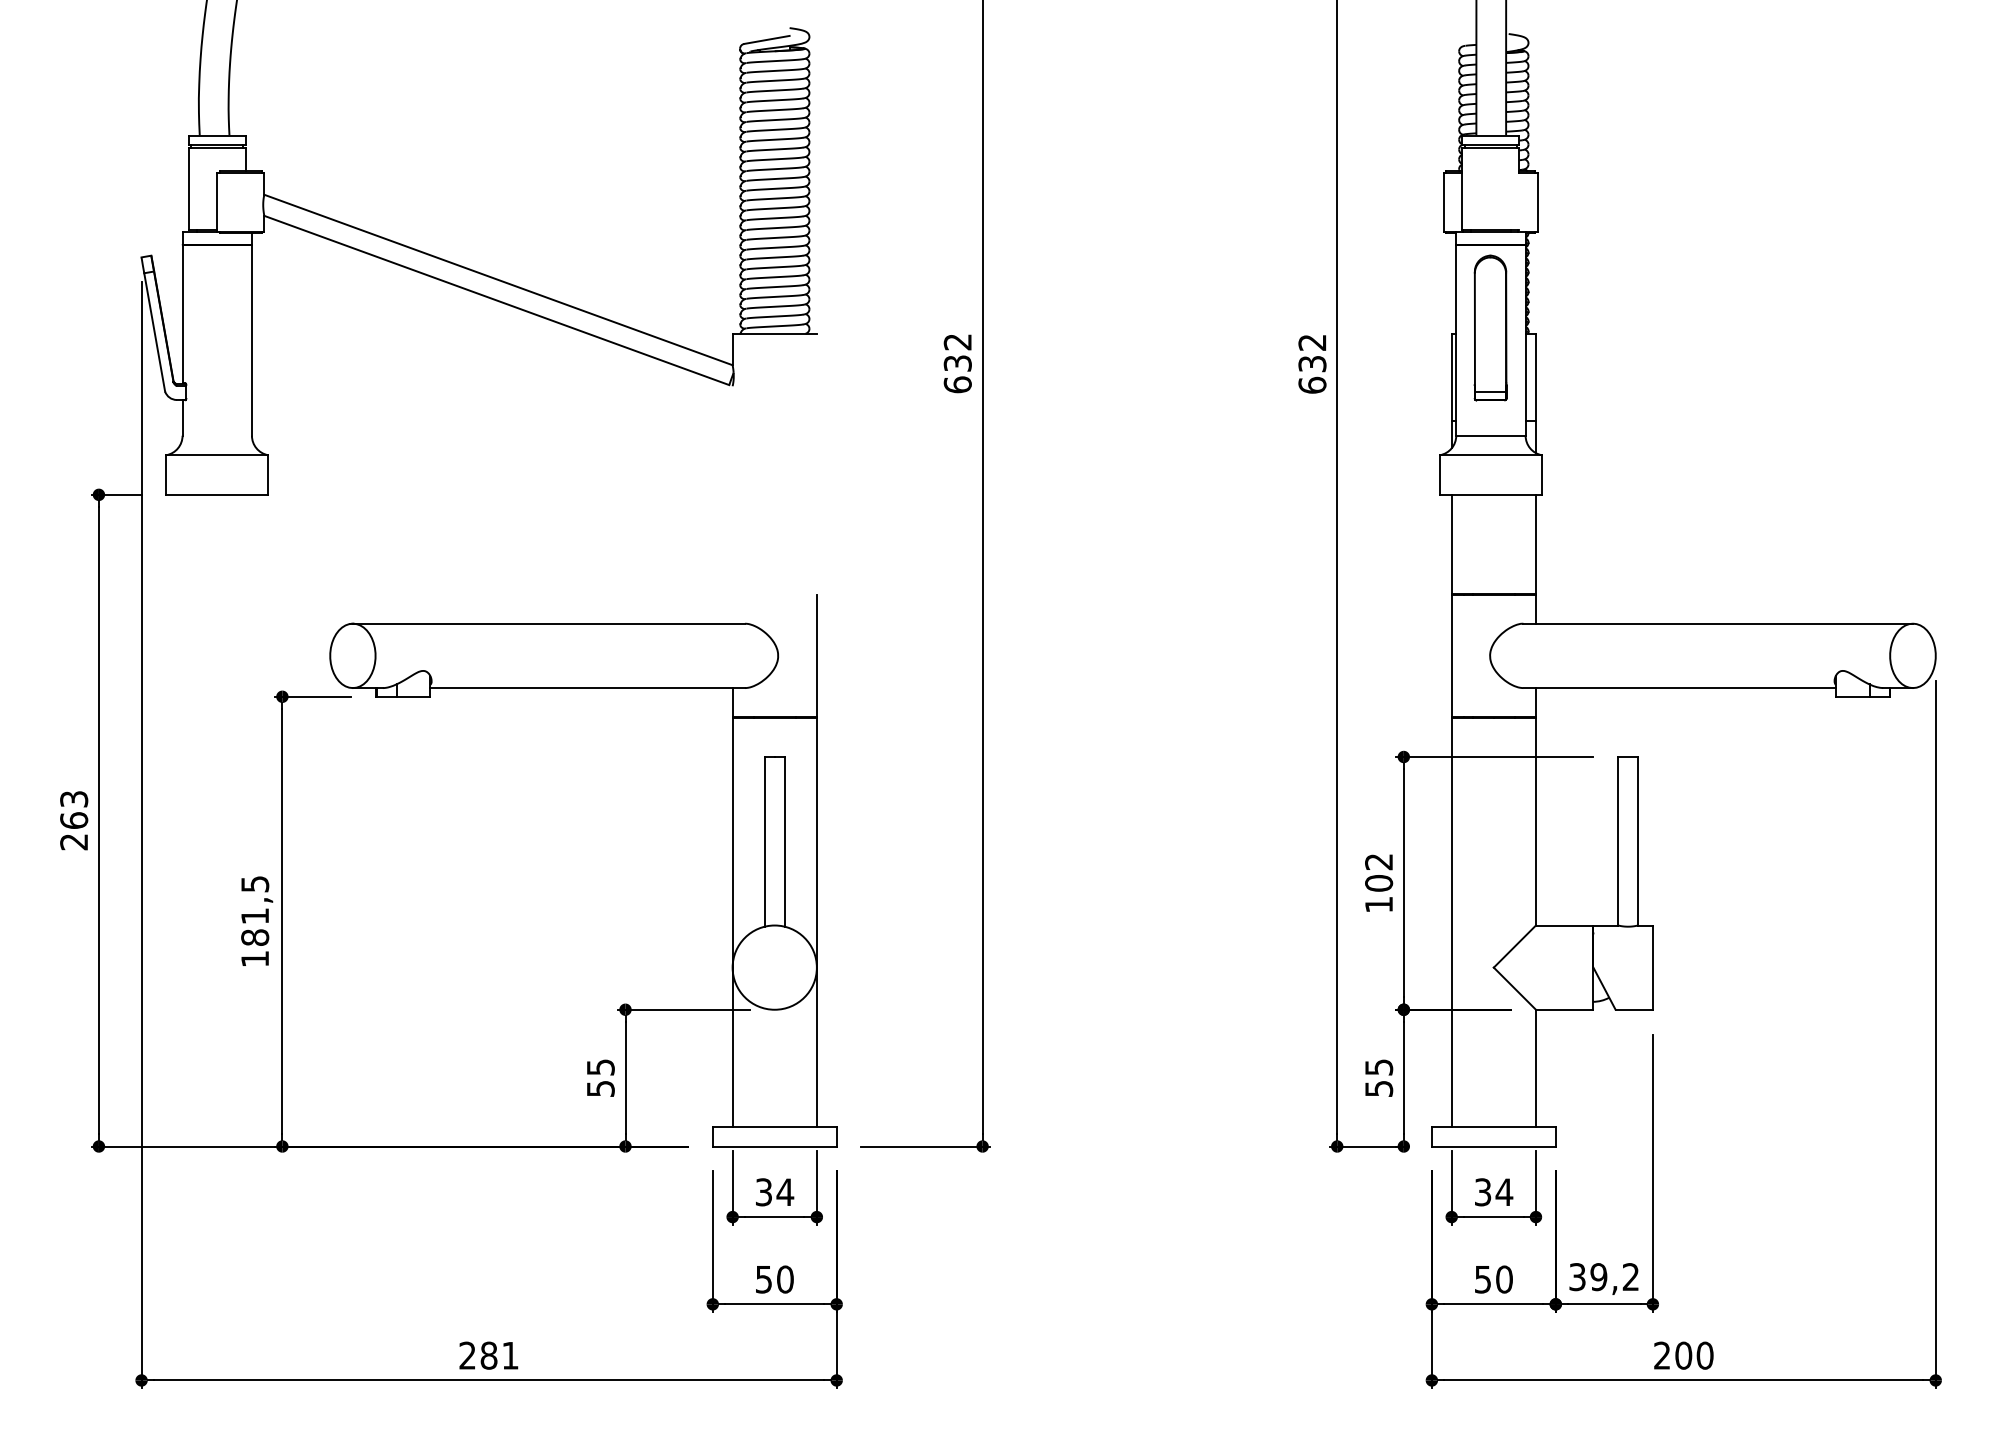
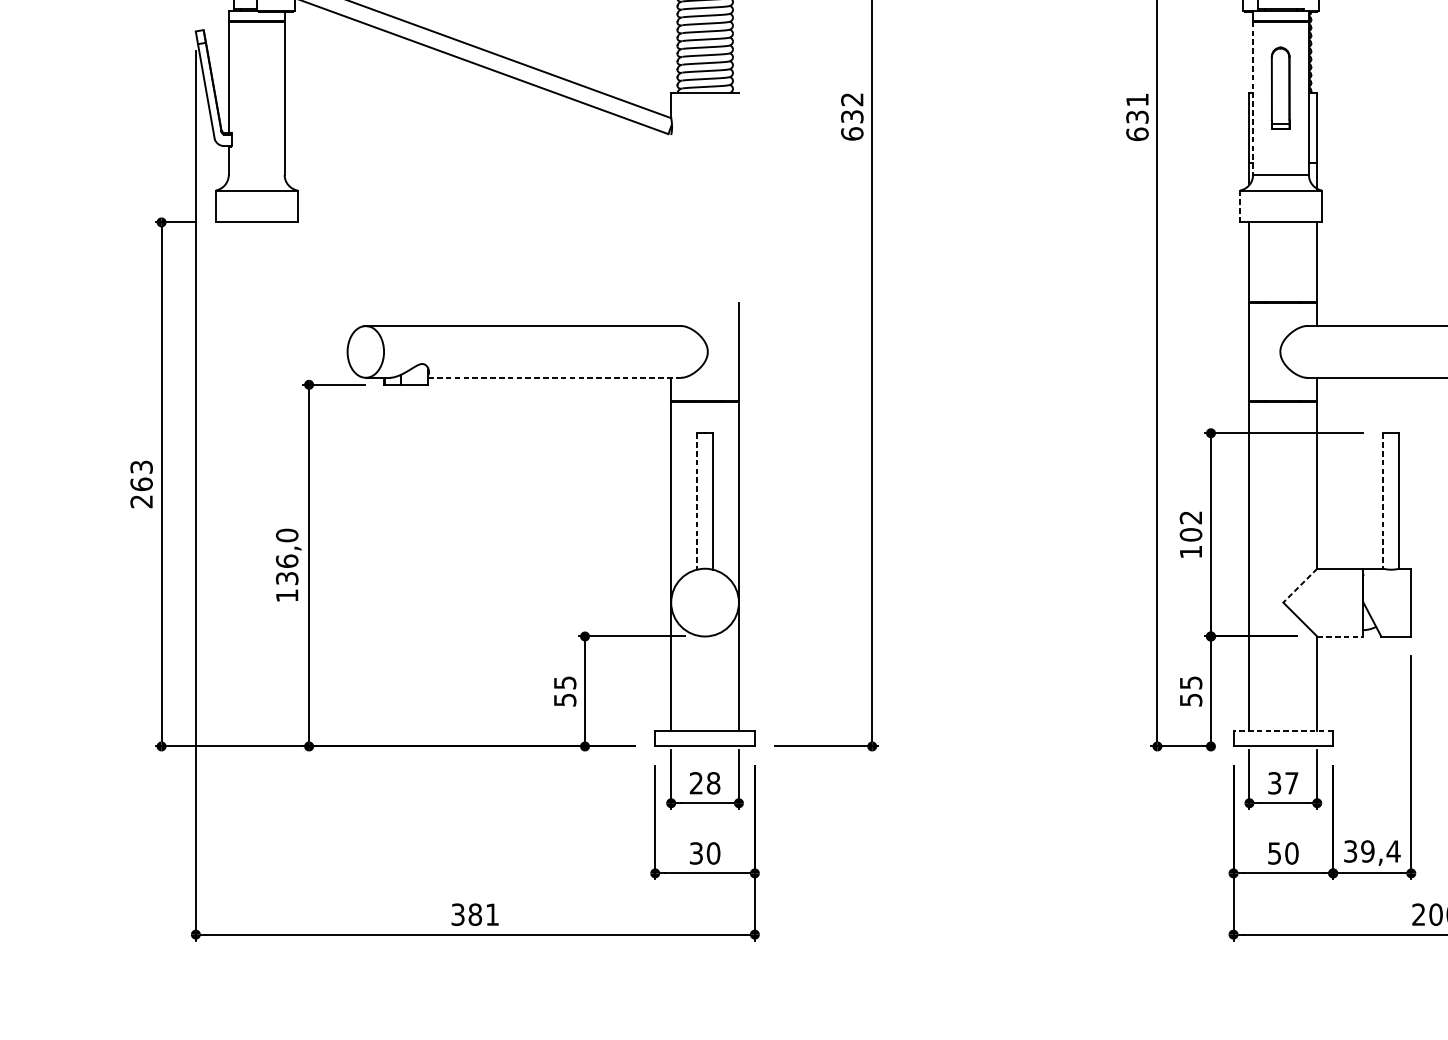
part: (1490, 327) -> (1280, 87), size x0.7
line: (1456, 341) -> (1253, 99), solid -> dashed
text: (1312, 342) -> (1137, 99), 632 -> 631
line: (1440, 475) -> (1240, 206), solid -> dashed
line: (588, 688) -> (555, 378), solid -> dashed
line: (764, 841) -> (696, 501), solid -> dashed
line: (1618, 841) -> (1383, 501), solid -> dashed
text: (255, 910) -> (287, 556), 181,5 -> 136,0
line: (1514, 946) -> (1299, 585), solid -> dashed
line: (1564, 1009) -> (1340, 636), solid -> dashed
line: (1493, 1126) -> (1283, 730), solid -> dashed
text: (1504, 1191) -> (1291, 782), 34 -> 37
text: (774, 1192) -> (704, 783), 34 -> 28
text: (1630, 1276) -> (1393, 851), 39,2 -> 39,4
text: (763, 1278) -> (696, 852), 50 -> 30
text: (467, 1355) -> (457, 914), 281 -> 381

